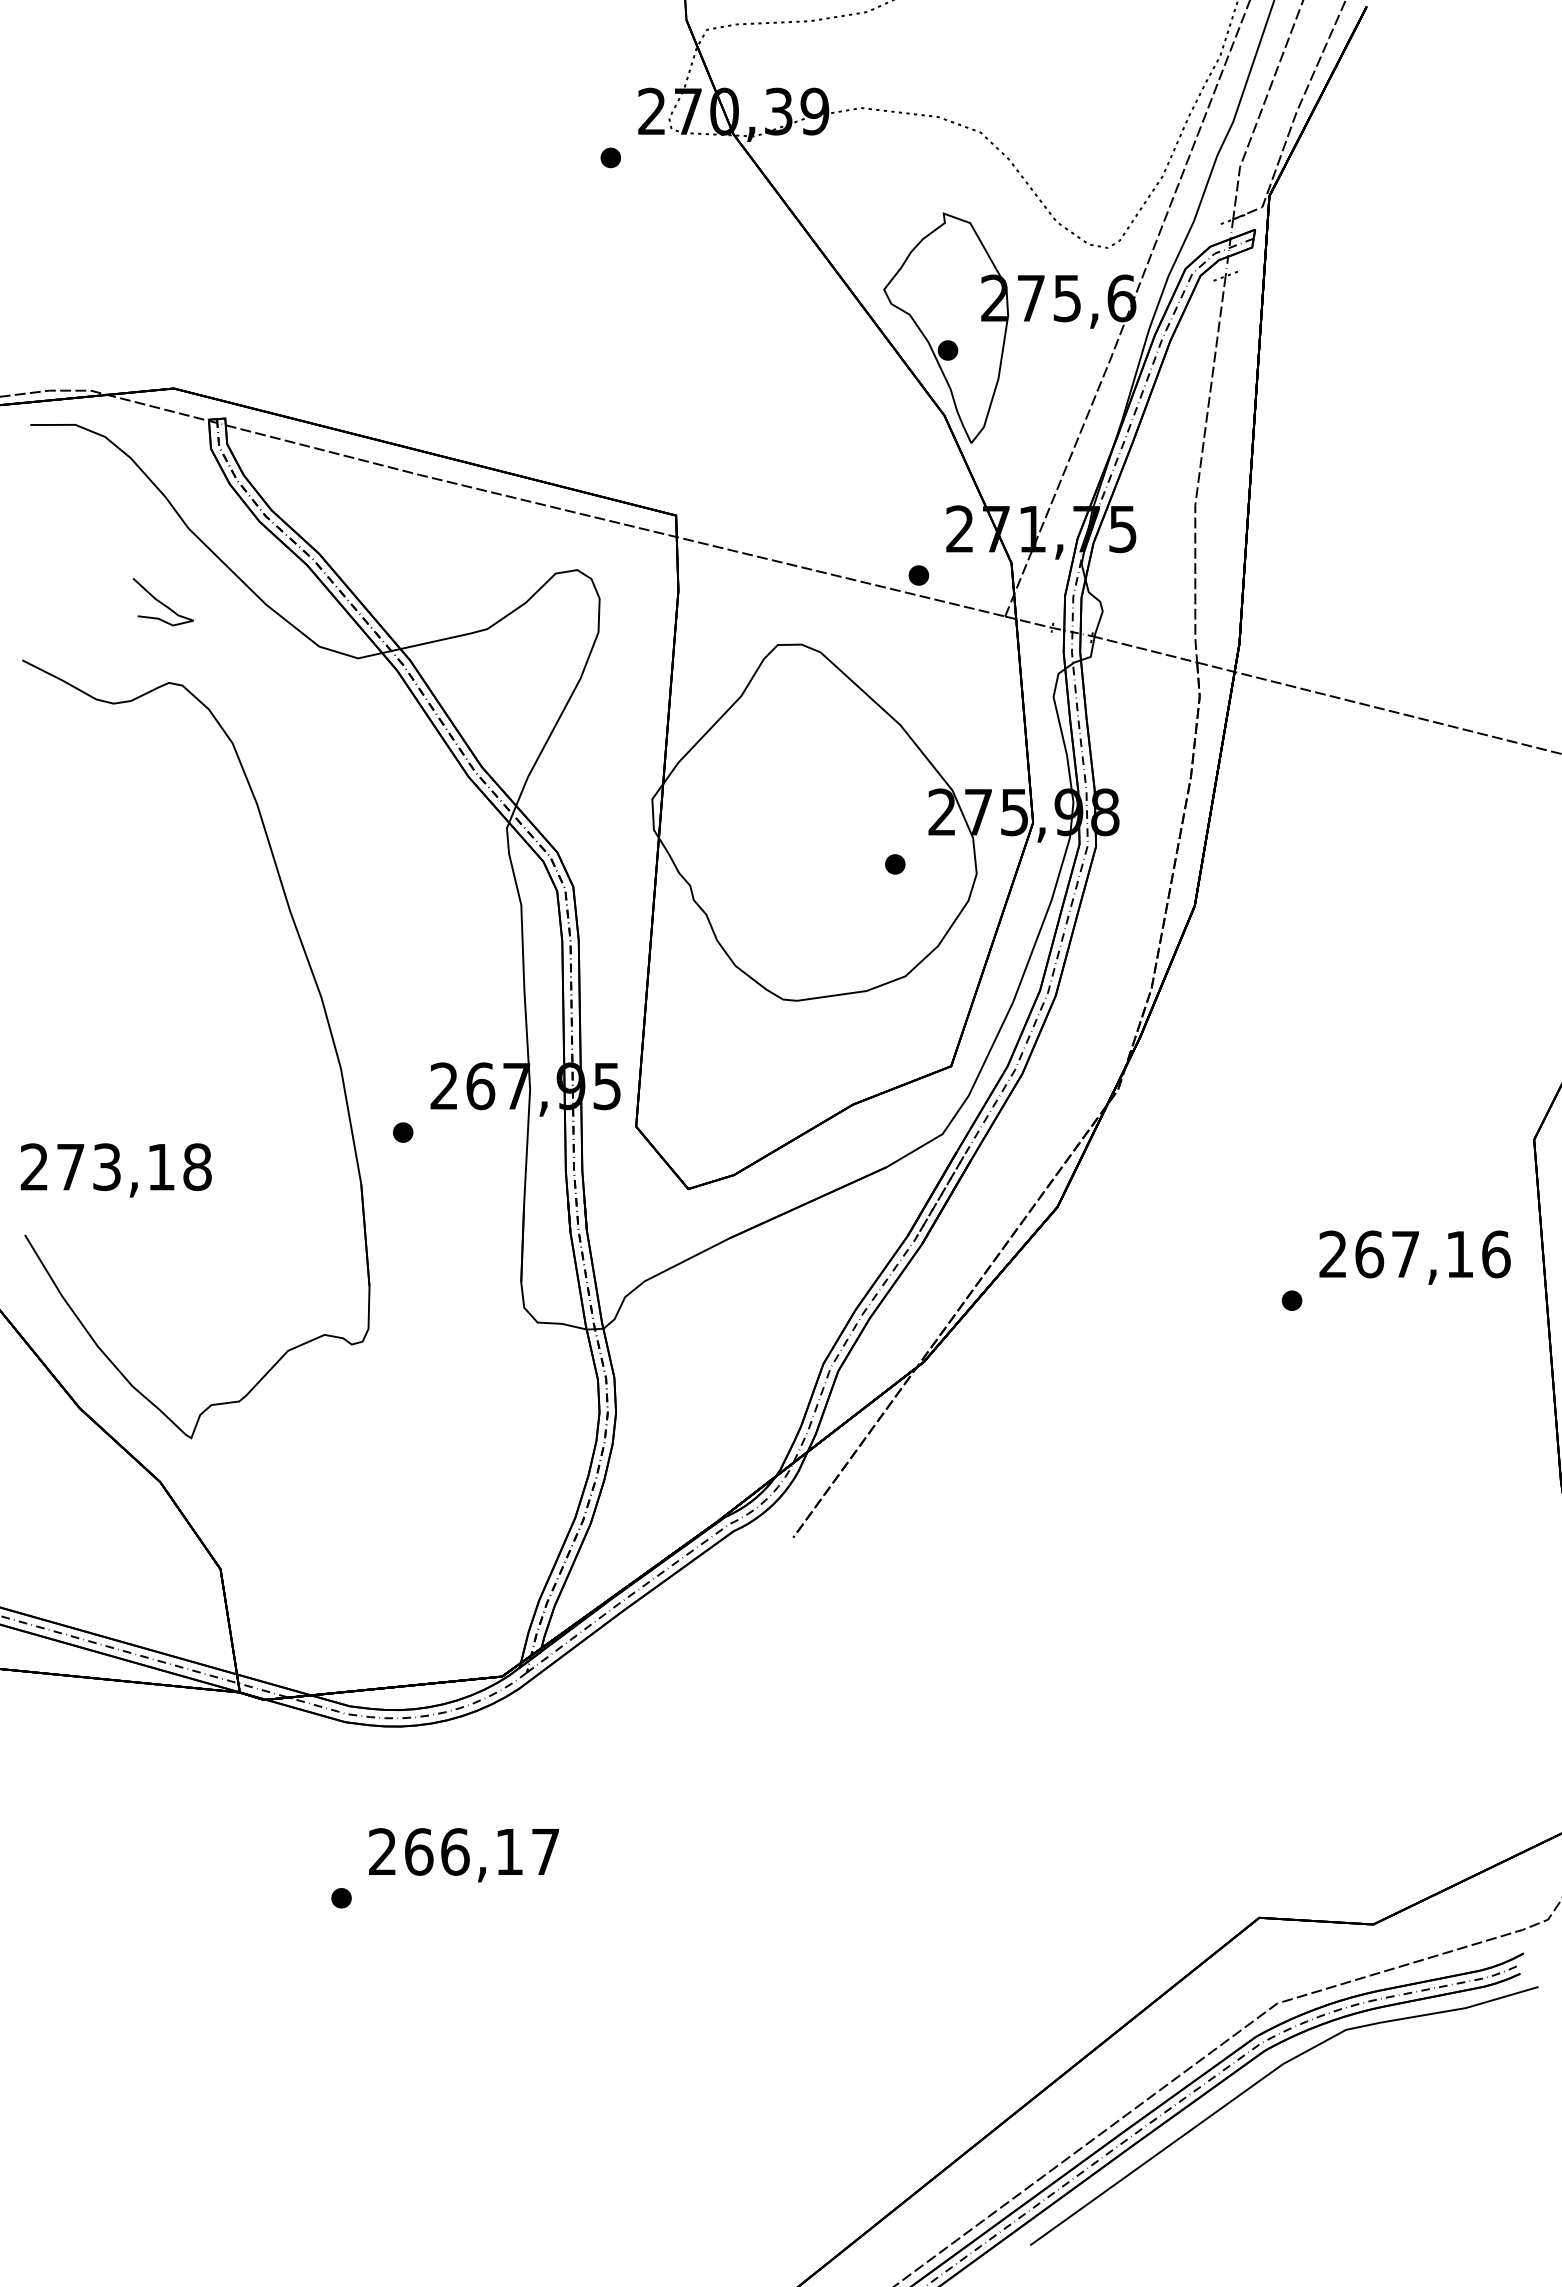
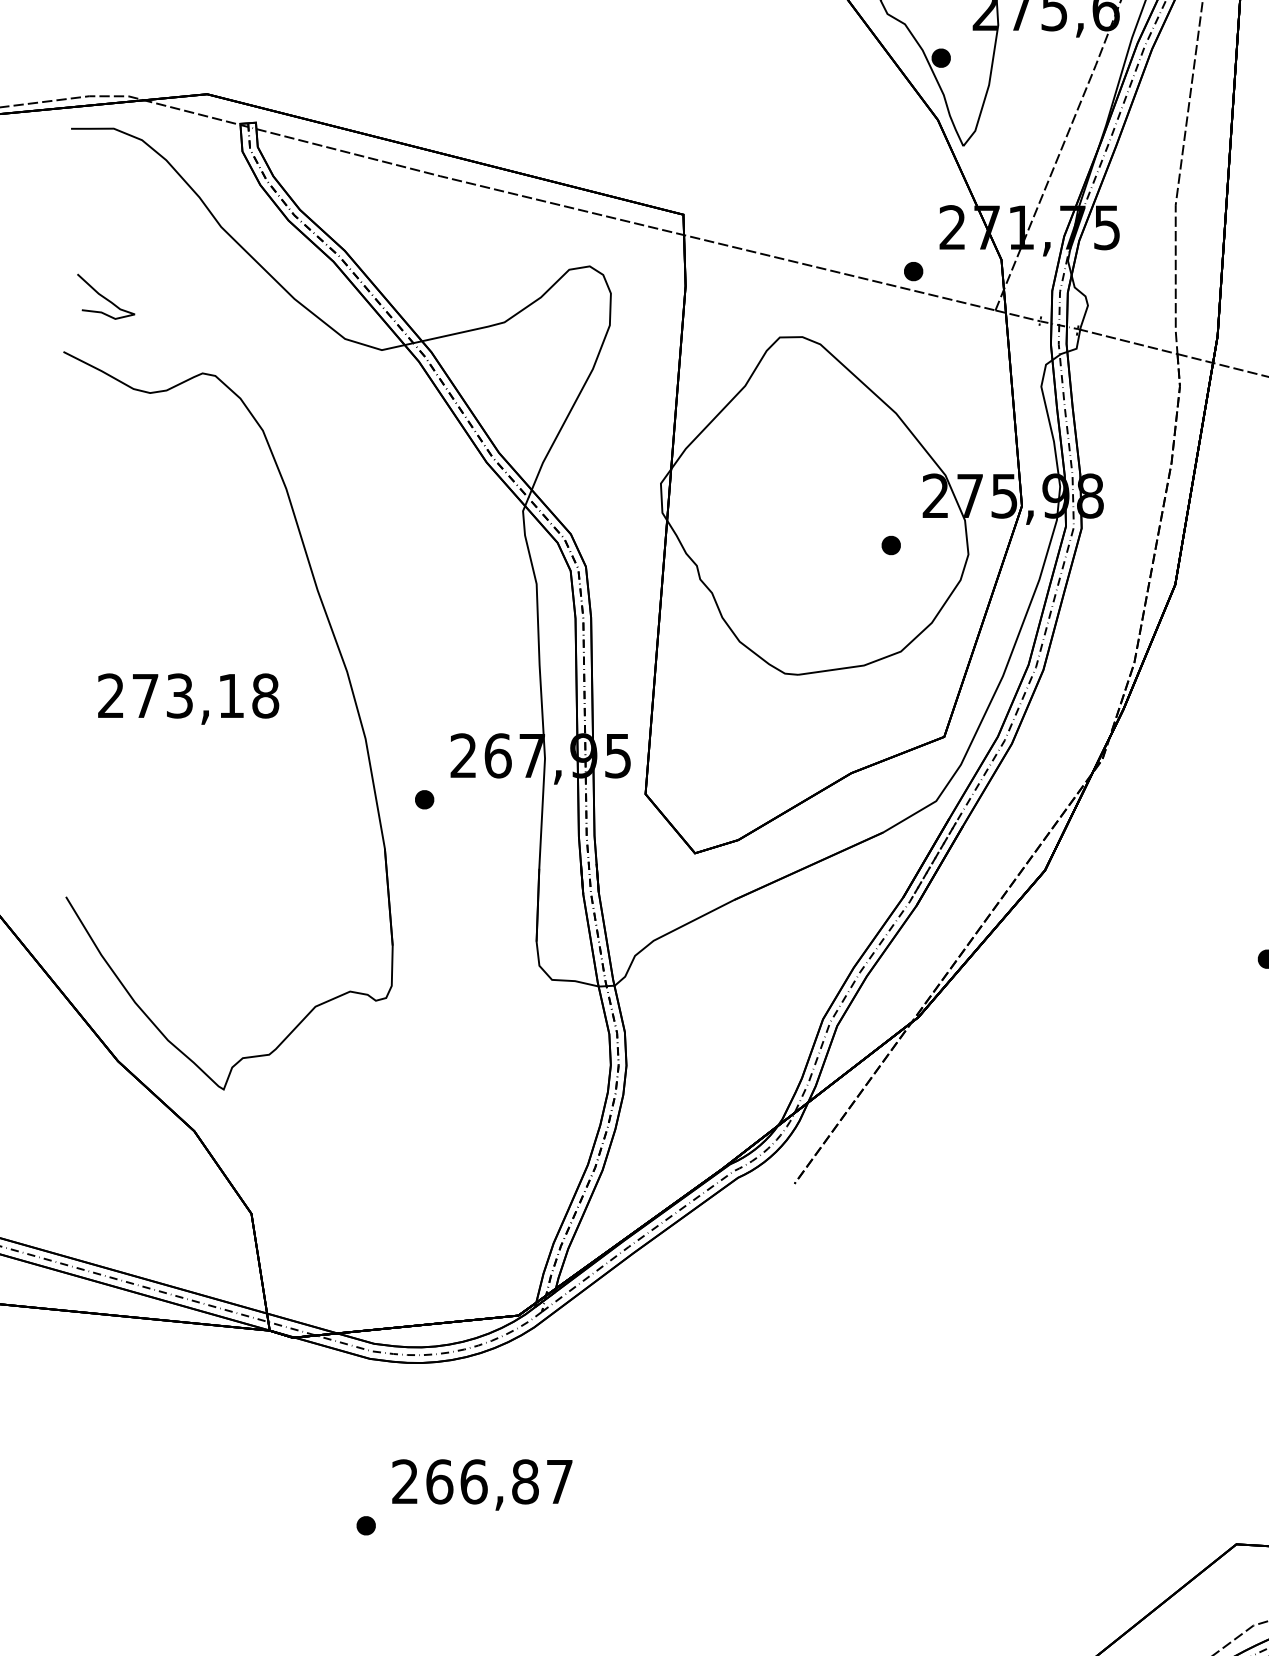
curve: (162, 602) -> (105, 297), moved
text: (115, 1170) -> (187, 699), moved
text: (509, 1851) -> (525, 1481), 266,17 -> 266,87

